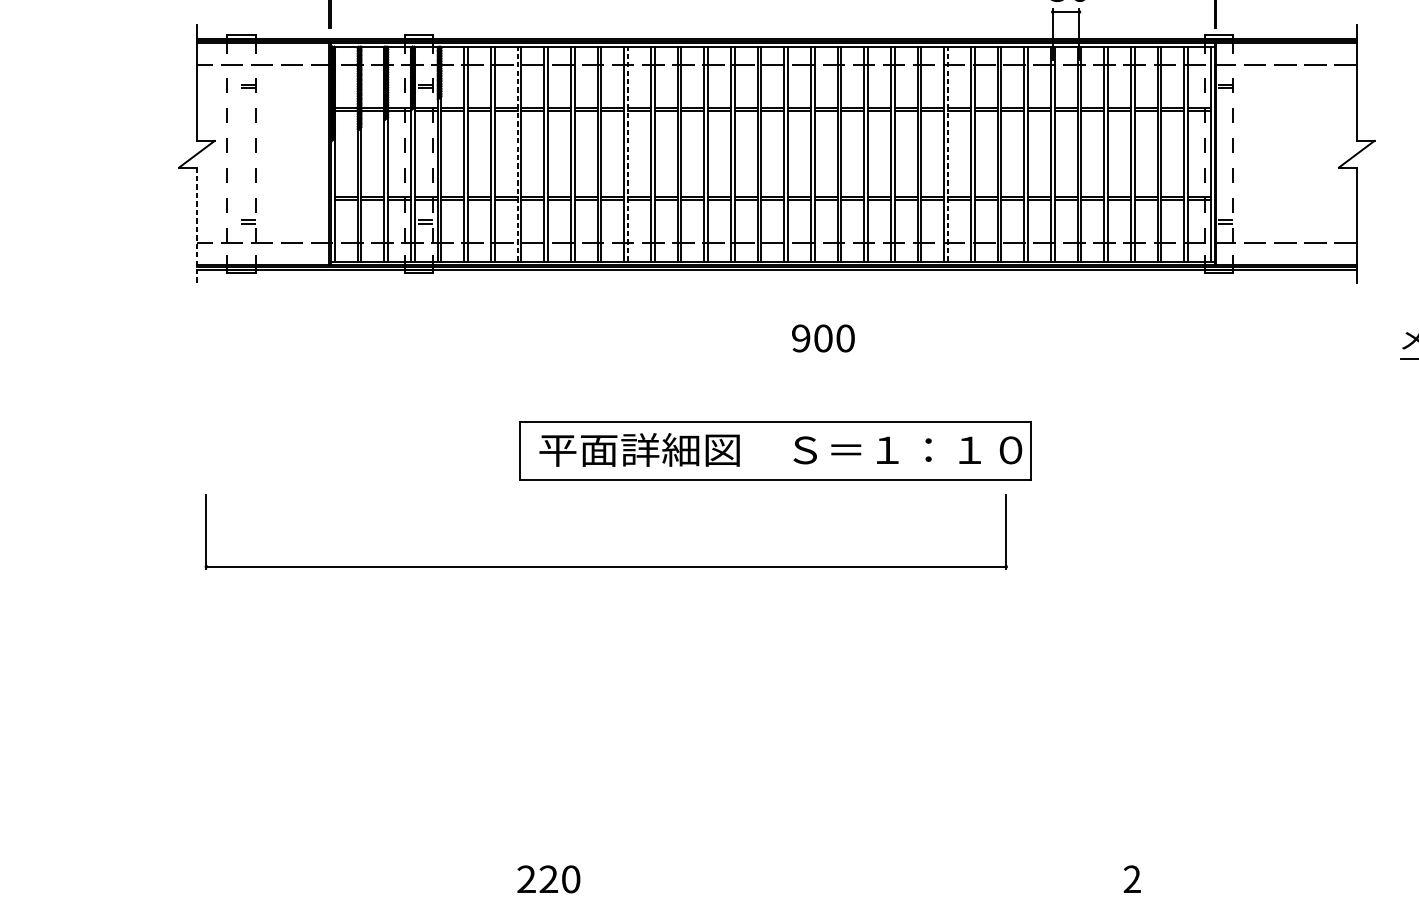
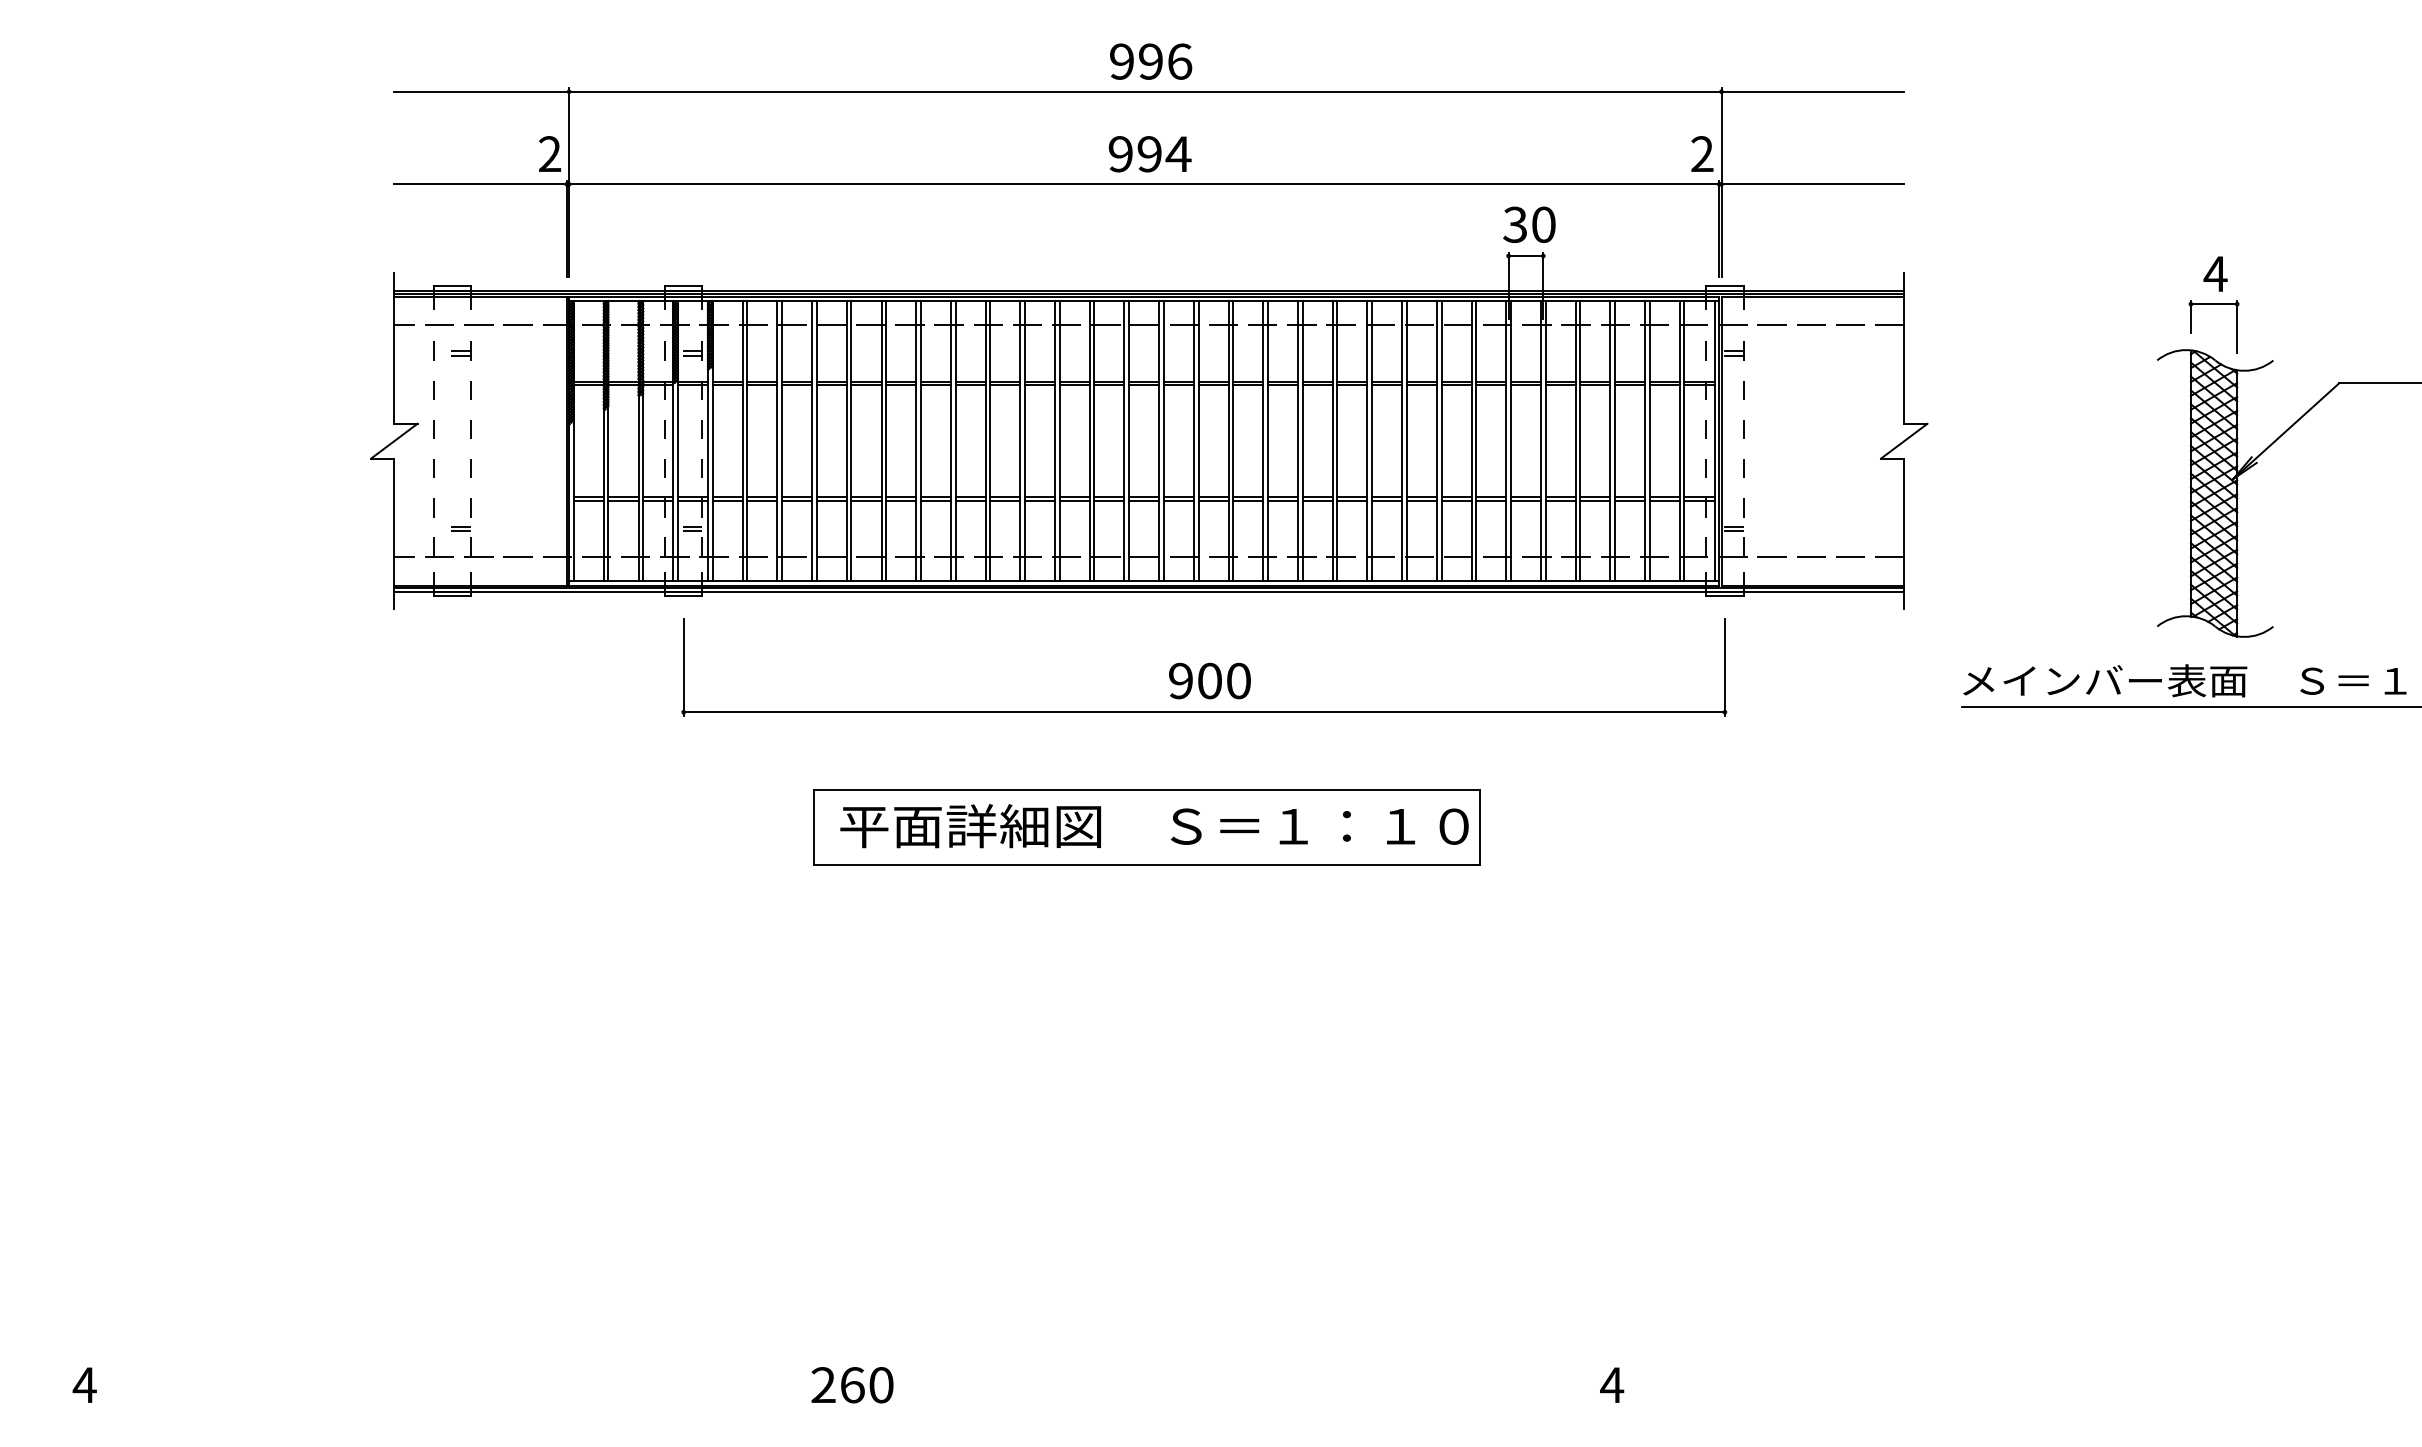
line: (518, 153) -> (812, 440), dashed -> solid
line: (627, 153) -> (955, 440), dashed -> solid
line: (948, 153) -> (1372, 440), dashed -> solid
line: (197, 225) -> (394, 534), dashed -> solid
part: (606, 566) -> (1204, 711), moved
text: (1132, 878) -> (1612, 1384), 2 -> 4
text: (548, 879) -> (852, 1385), 220 -> 260

